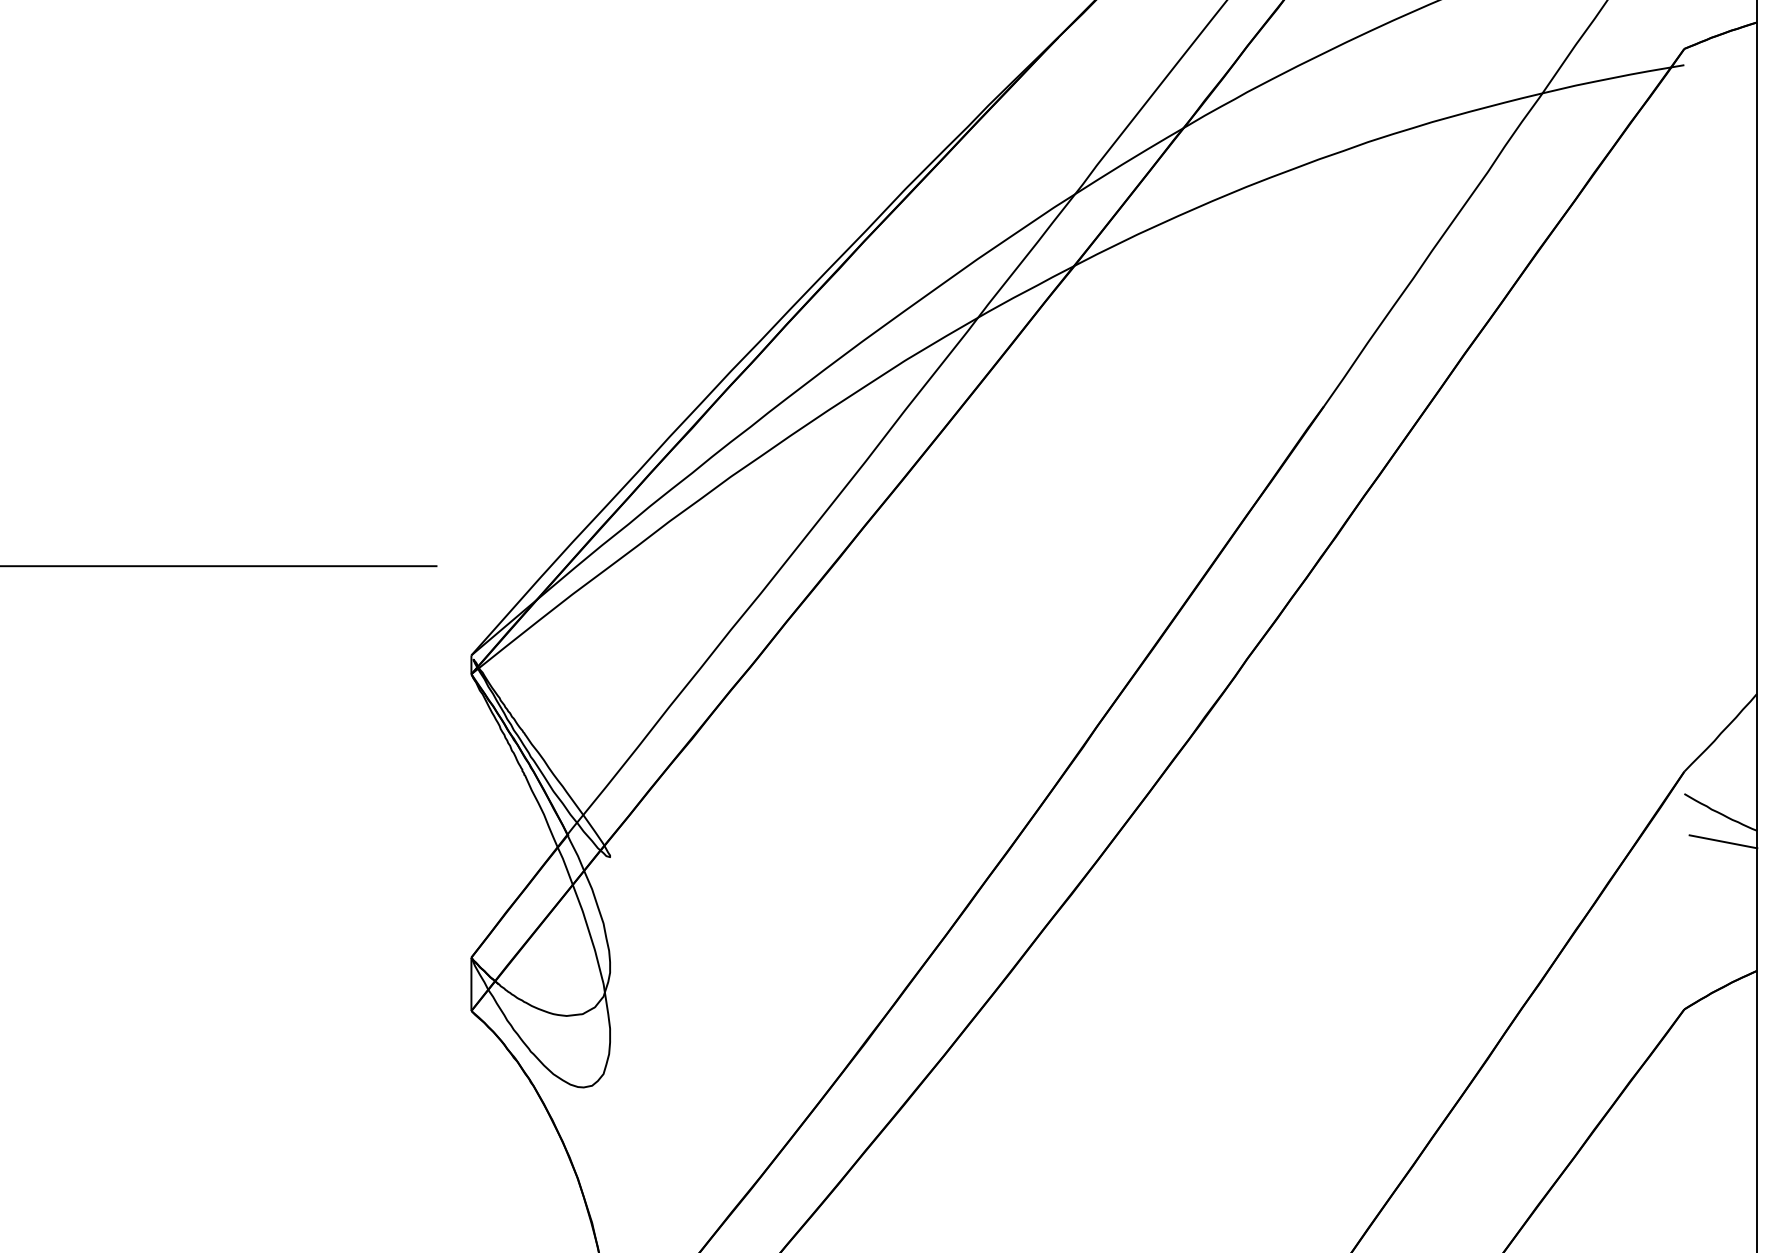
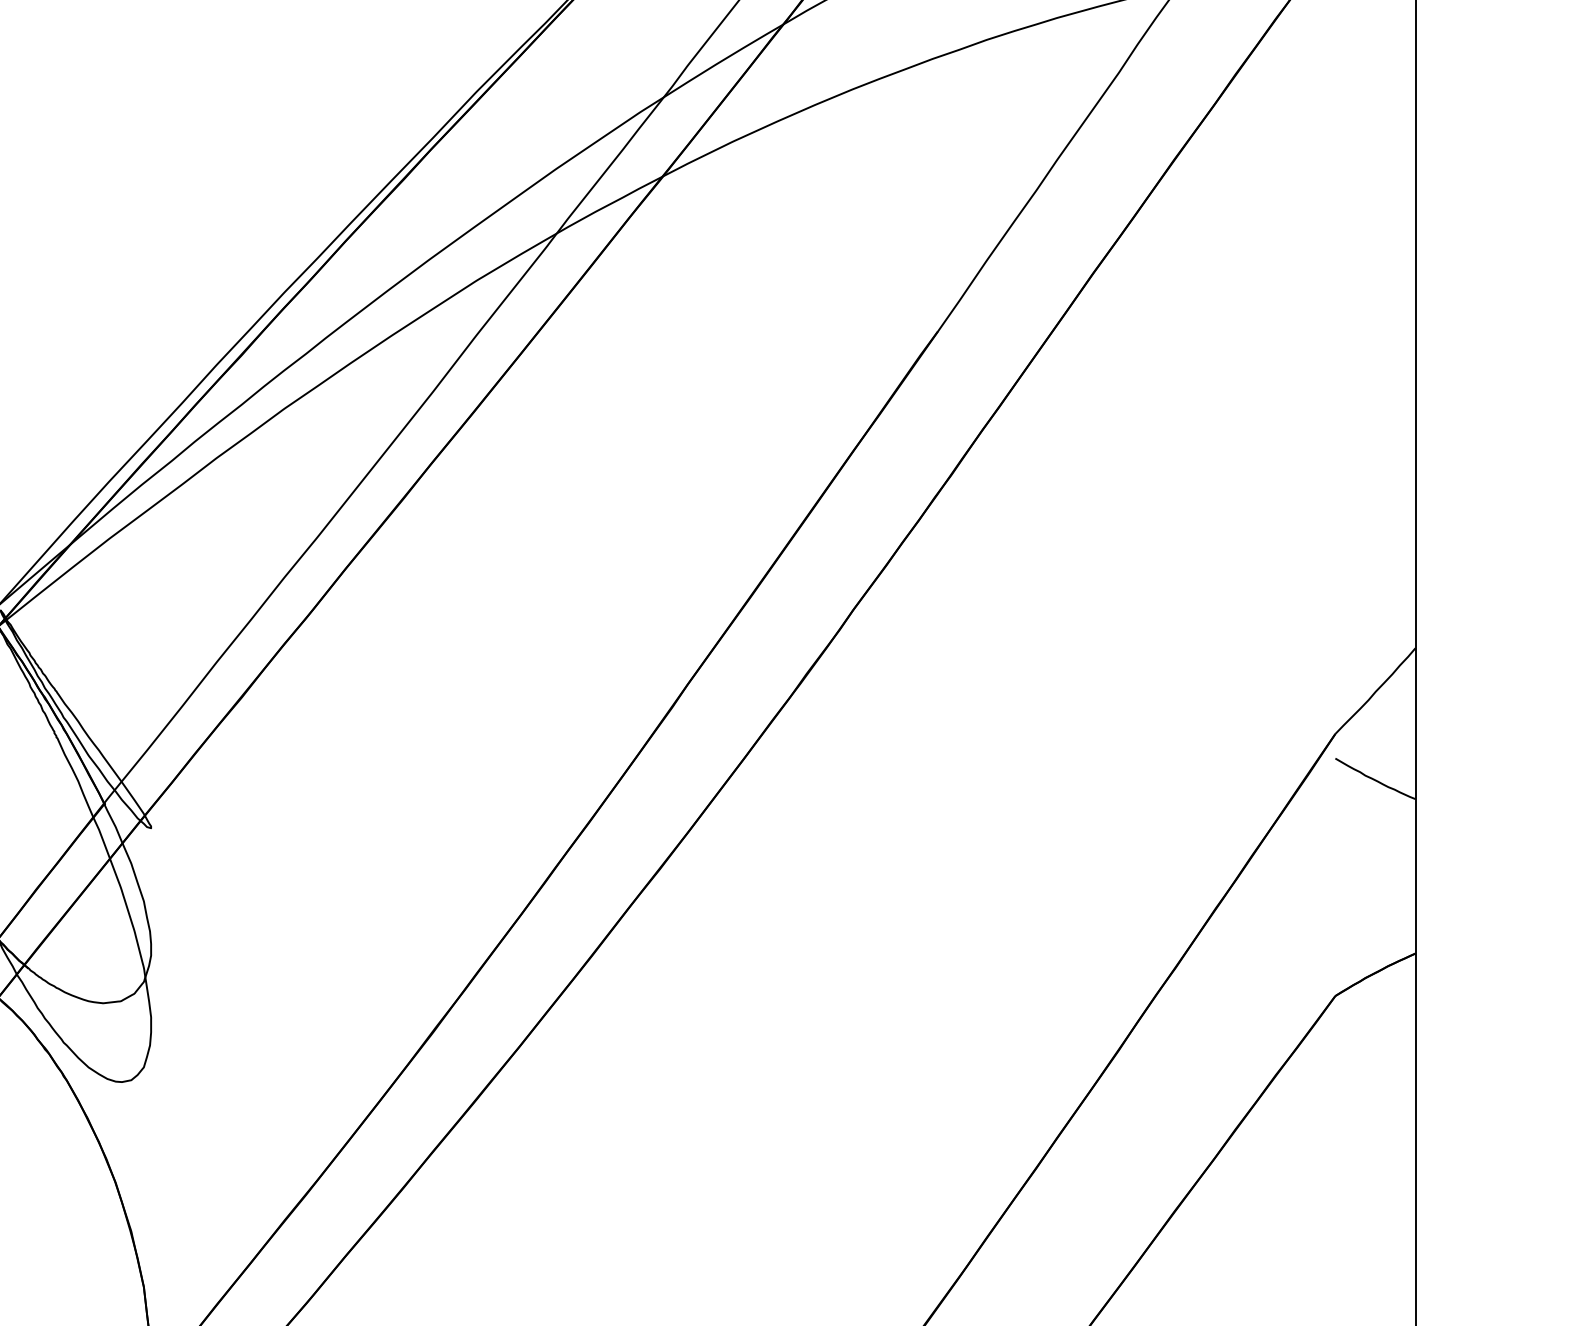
line: (1723, 841) -> (1378, 810), removed

